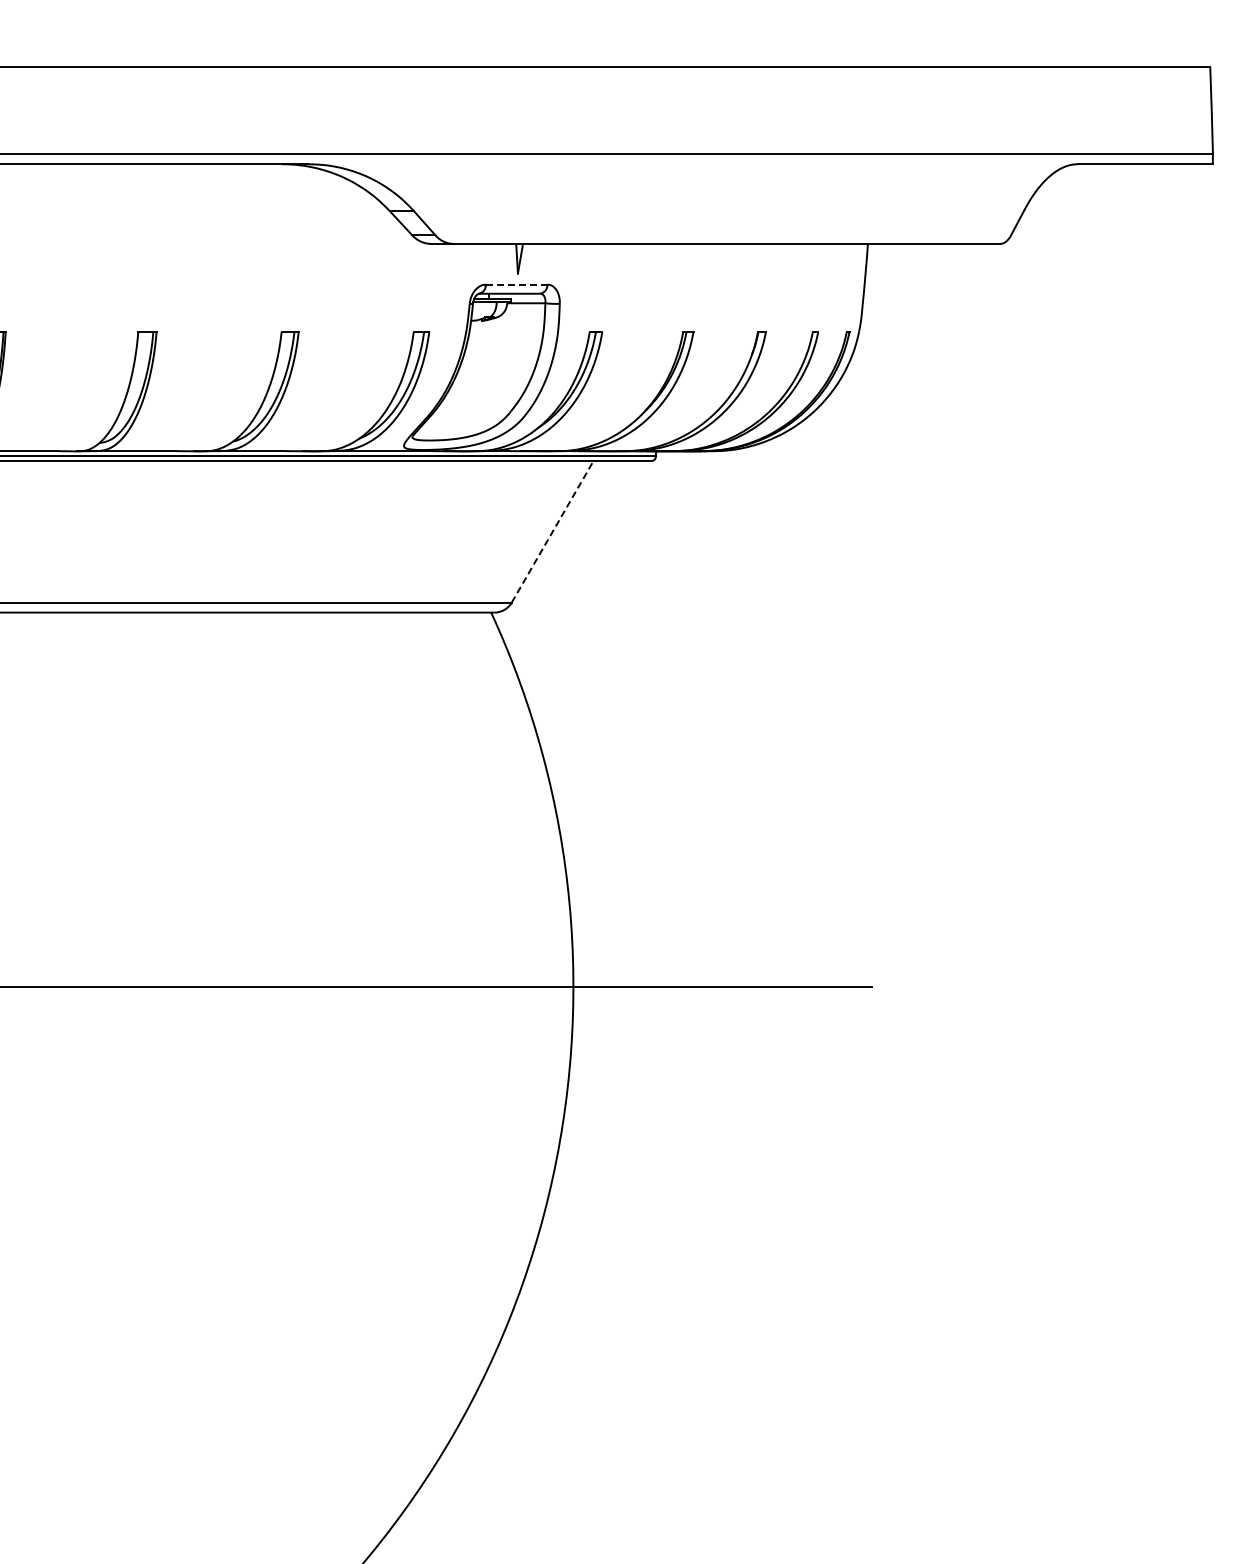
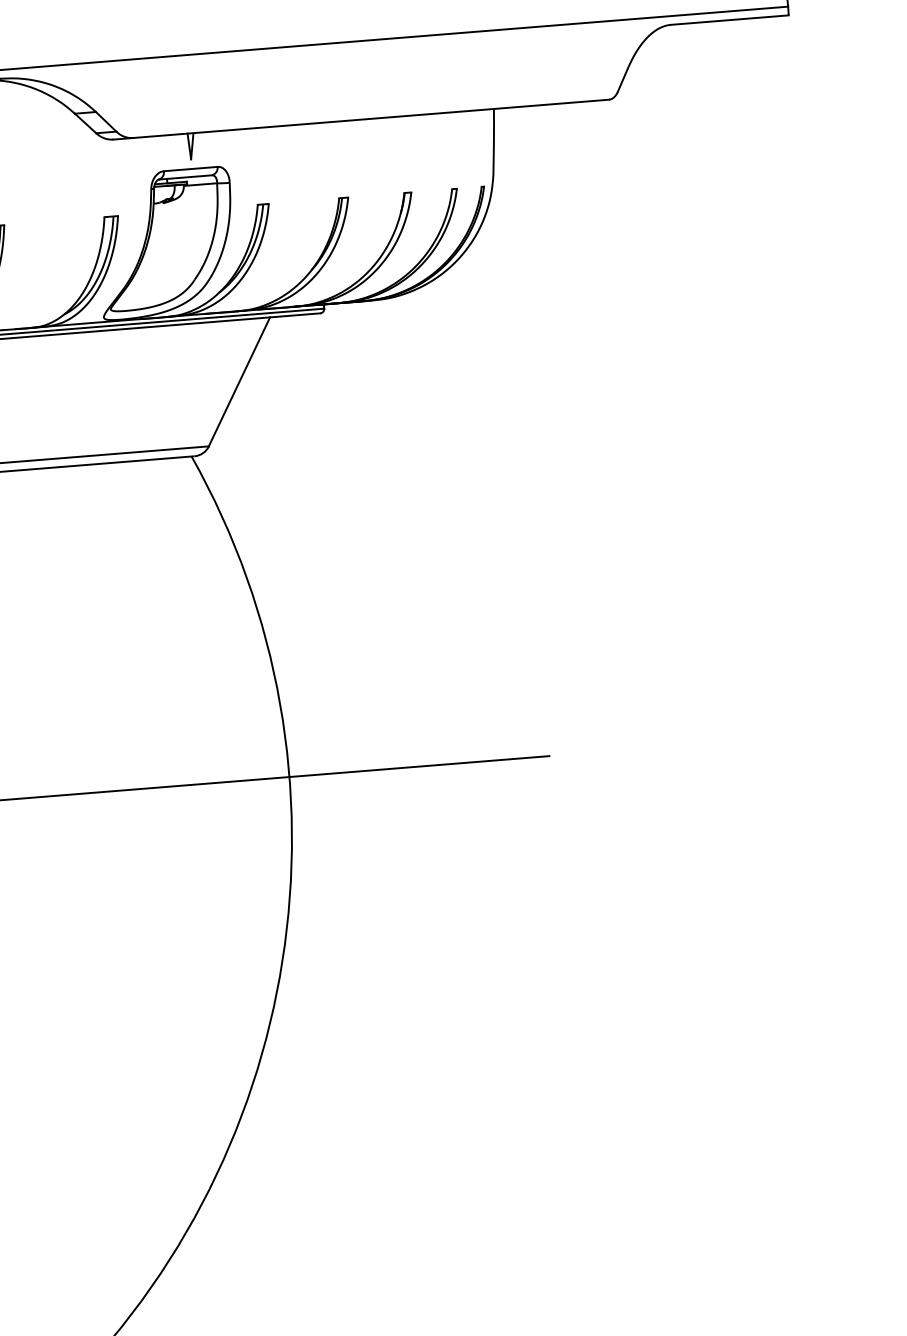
line: (516, 284) -> (190, 168), dashed -> solid
line: (552, 531) -> (239, 381), dashed -> solid

